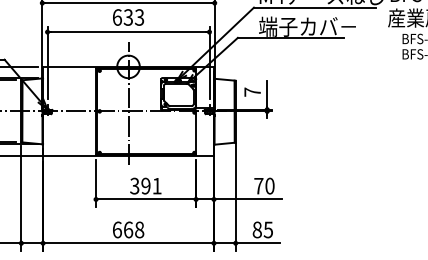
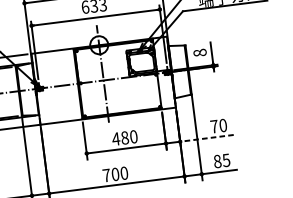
text: (252, 91) -> (199, 52), 7 -> 8
text: (145, 185) -> (124, 137), 391 -> 480
line: (247, 199) -> (206, 138), solid -> dashed
text: (128, 229) -> (115, 174), 668 -> 700

